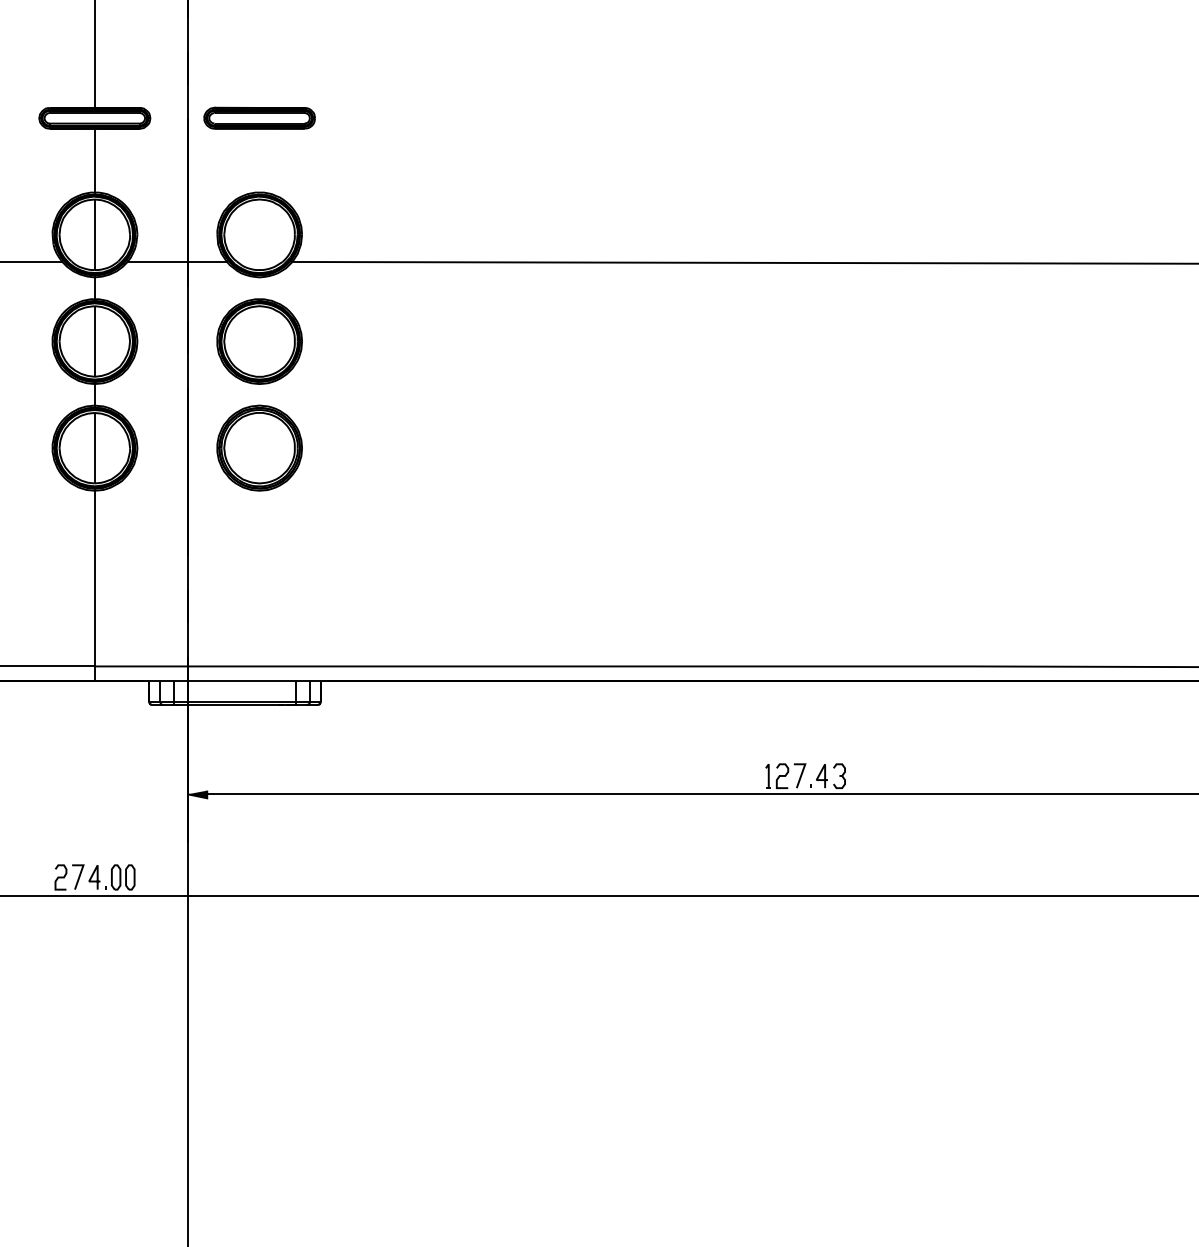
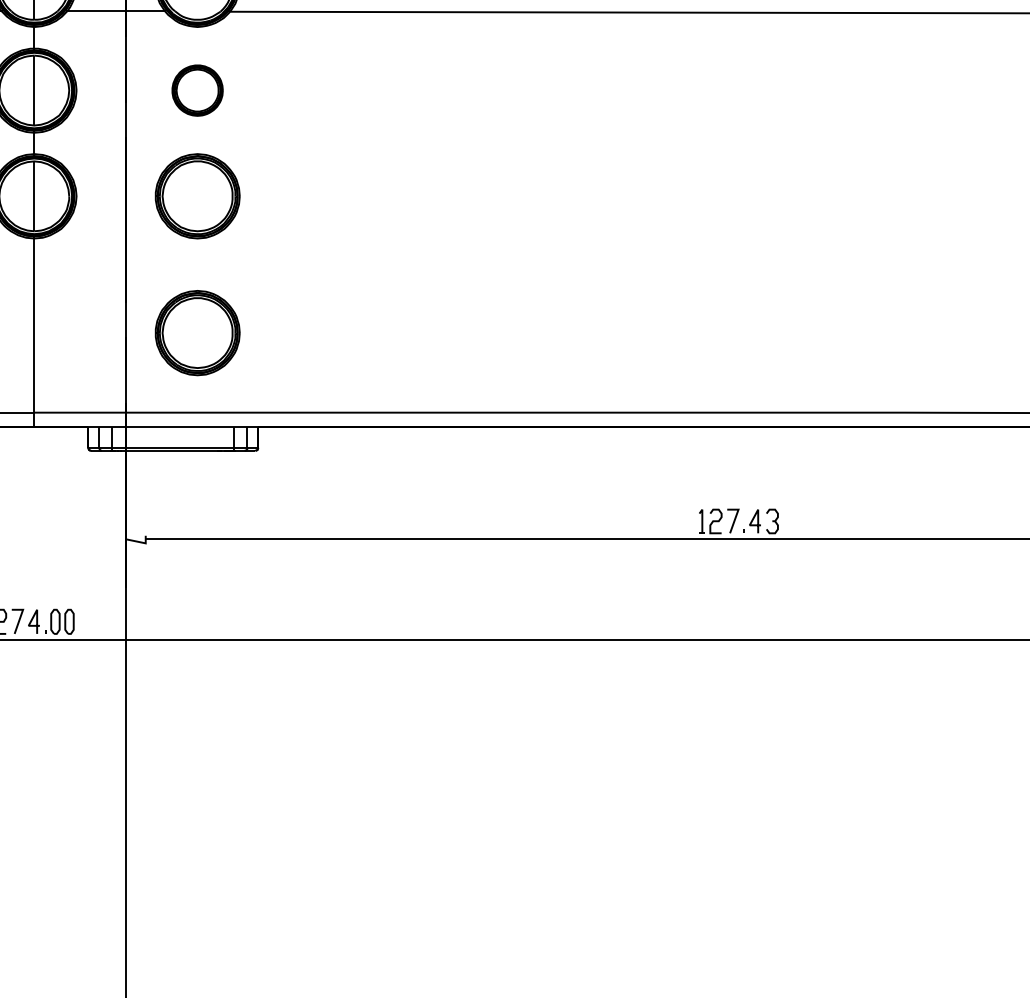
part: (259, 341) -> (197, 90), size x0.6
part: (259, 585) -> (197, 332), added
fill: (197, 794) -> (136, 539), removed

